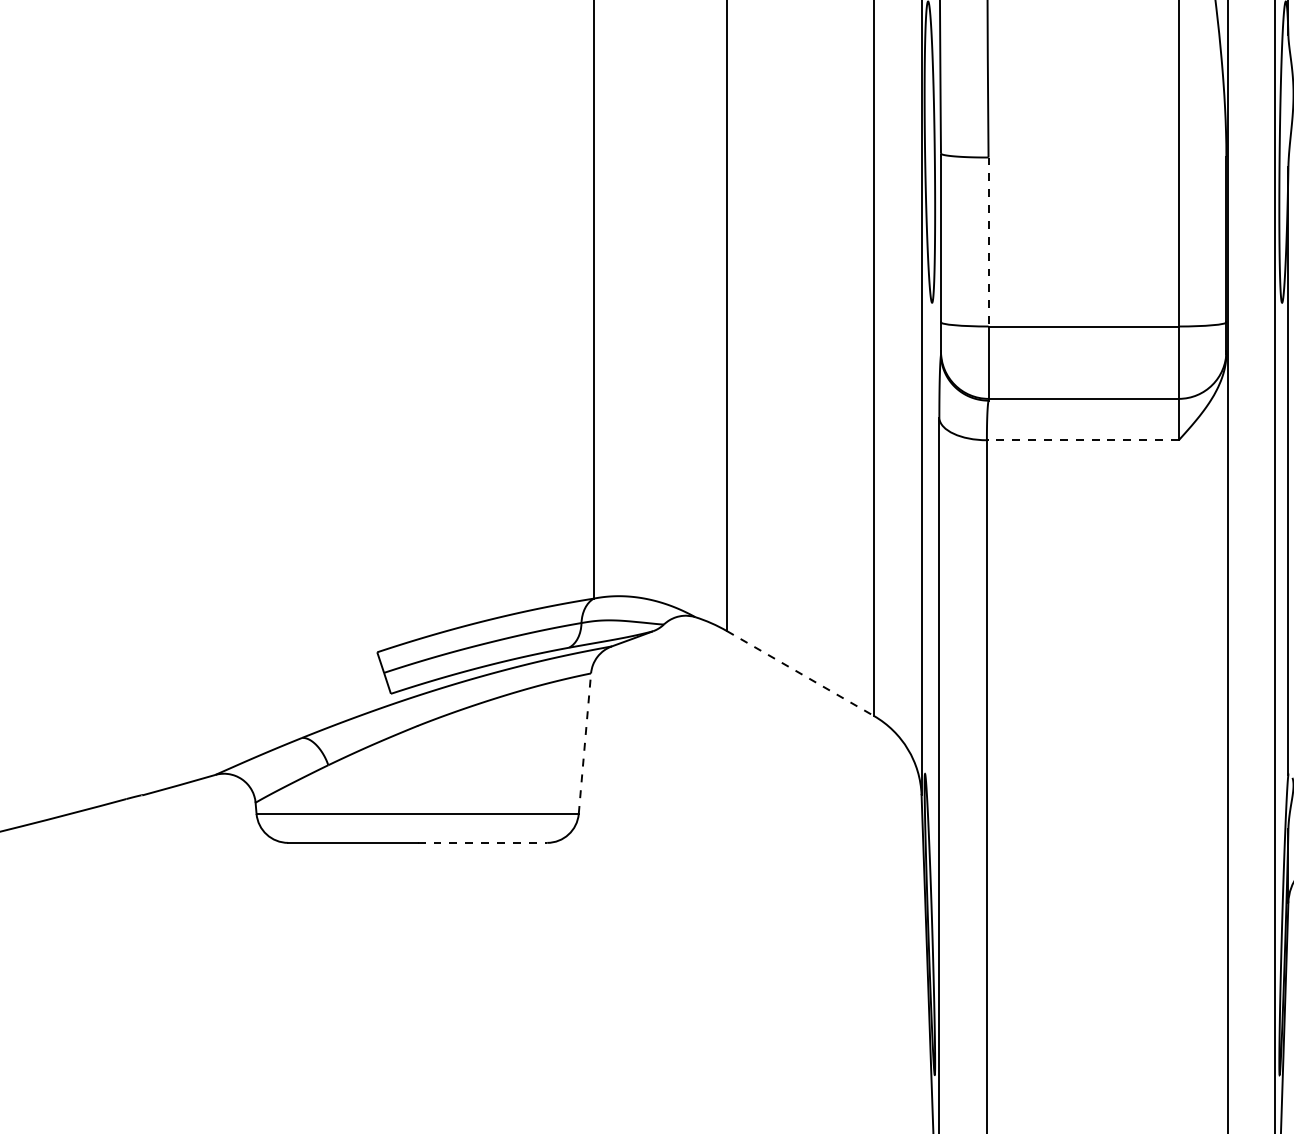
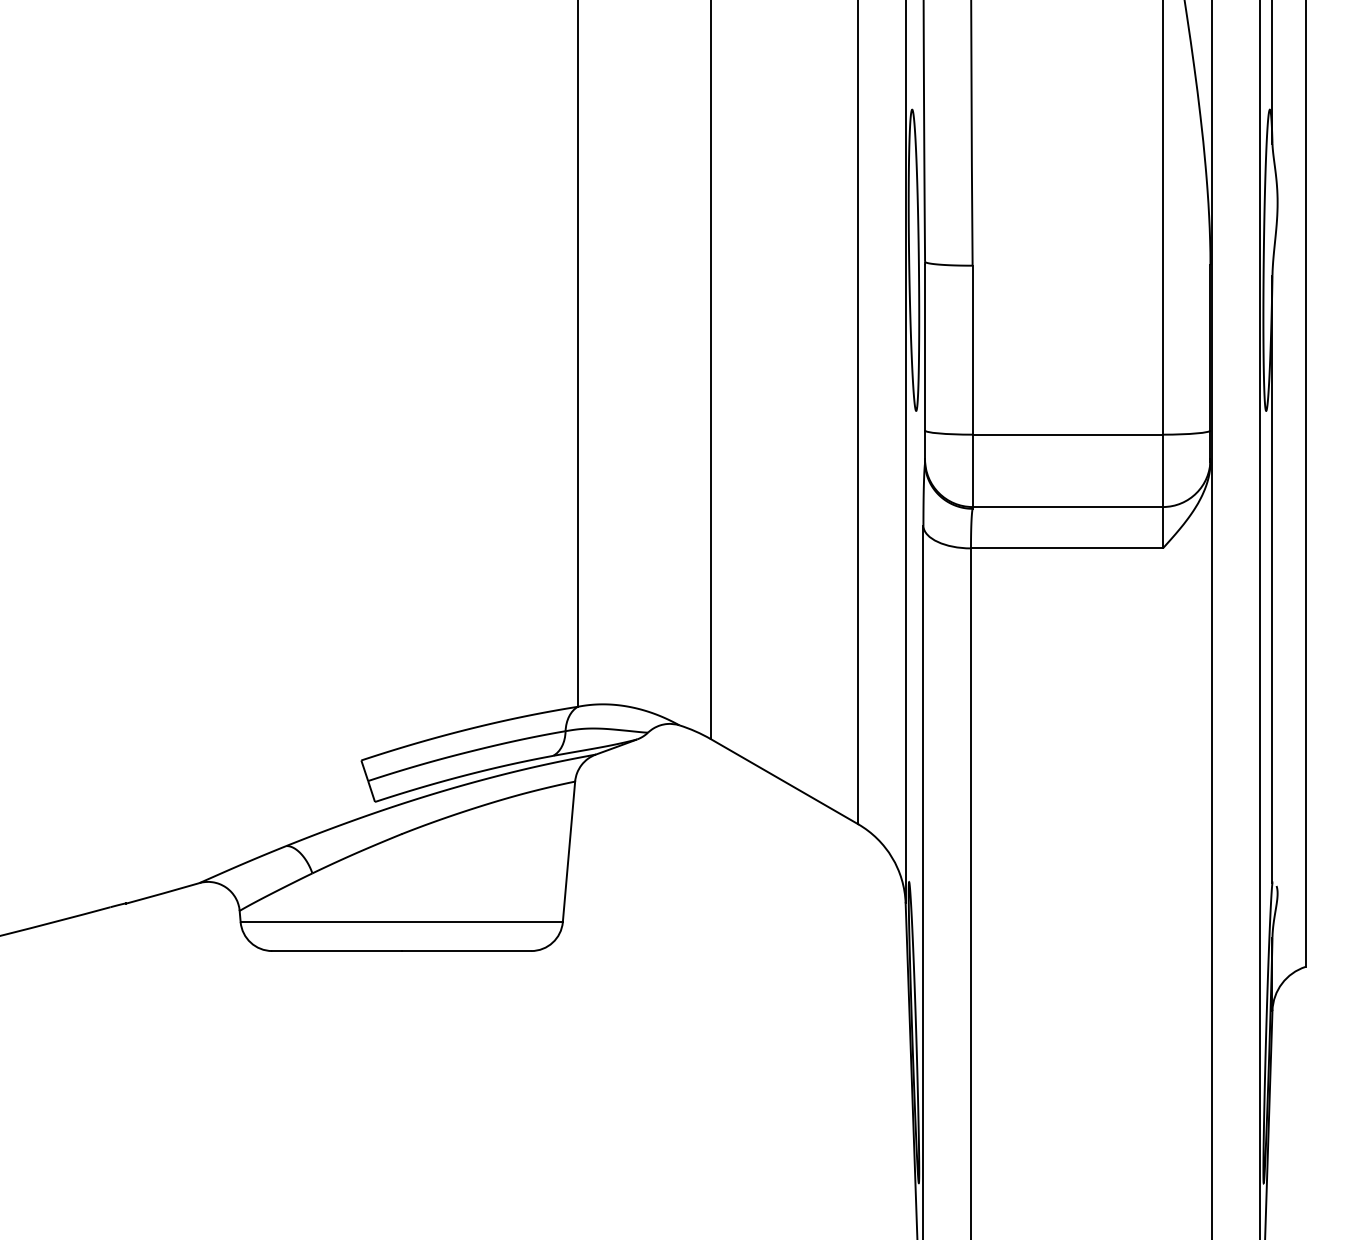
line: (988, 242) -> (972, 350), dashed -> solid
line: (1082, 440) -> (1066, 548), dashed -> solid
line: (800, 673) -> (784, 781), dashed -> solid
line: (585, 743) -> (569, 851), dashed -> solid
line: (482, 843) -> (466, 951), dashed -> solid

